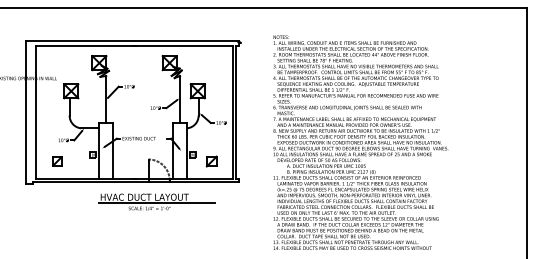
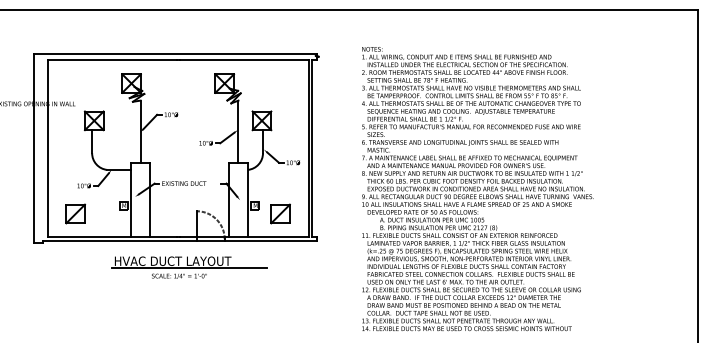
part: (57, 161) -> (76, 213), size x1.67
part: (211, 161) -> (280, 213), size x1.43
part: (156, 201) -> (188, 266), moved

